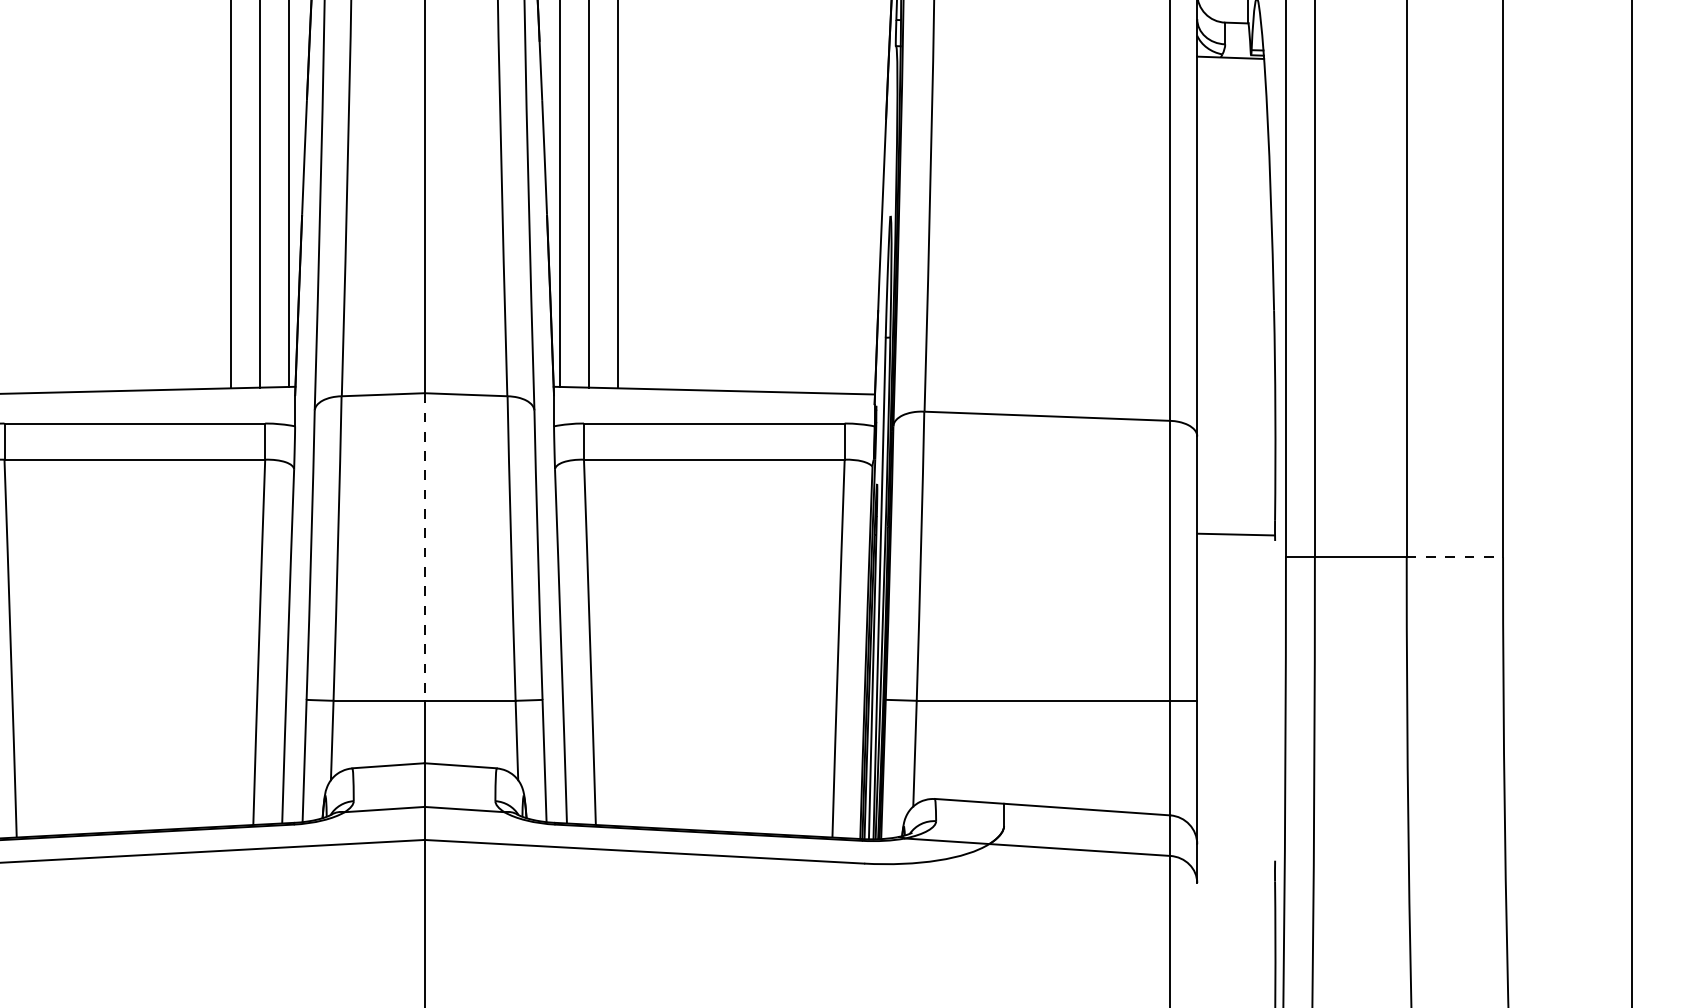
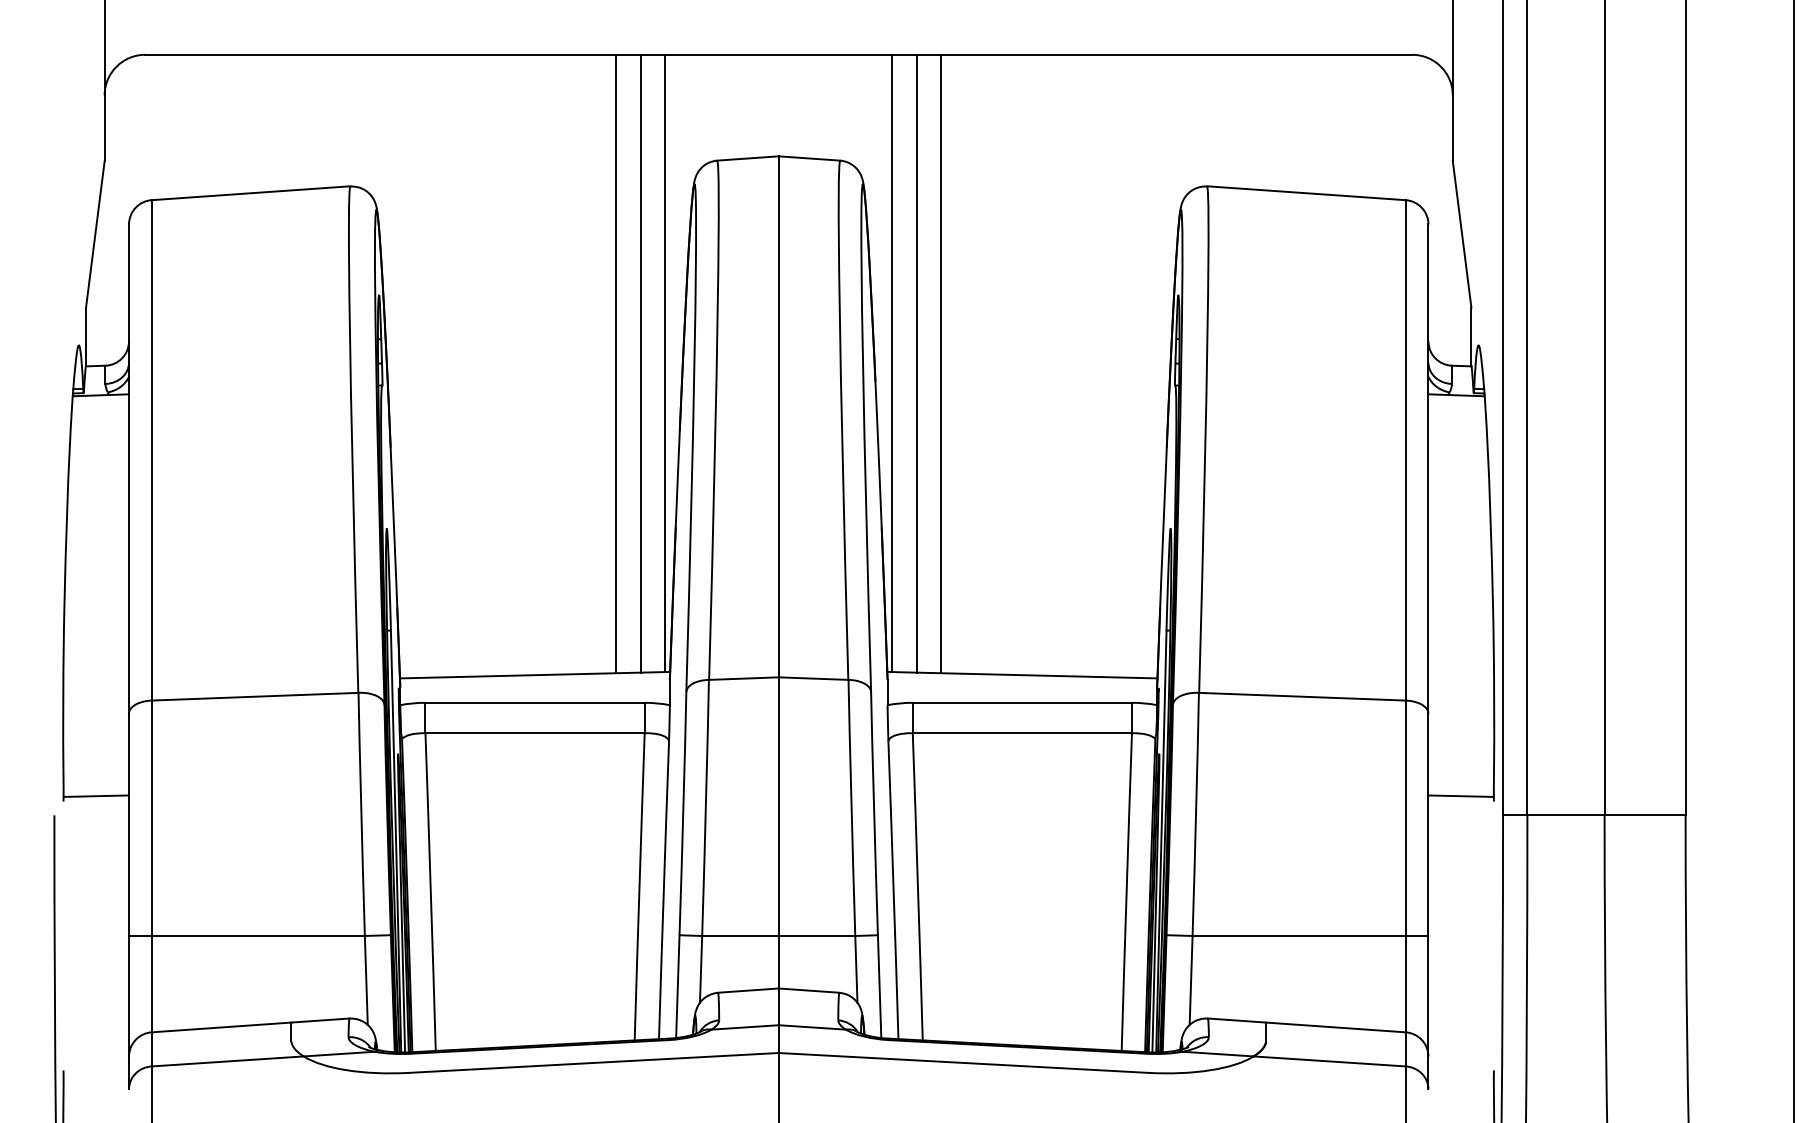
line: (424, 548) -> (778, 807), dashed -> solid
line: (1455, 557) -> (1645, 815), dashed -> solid

